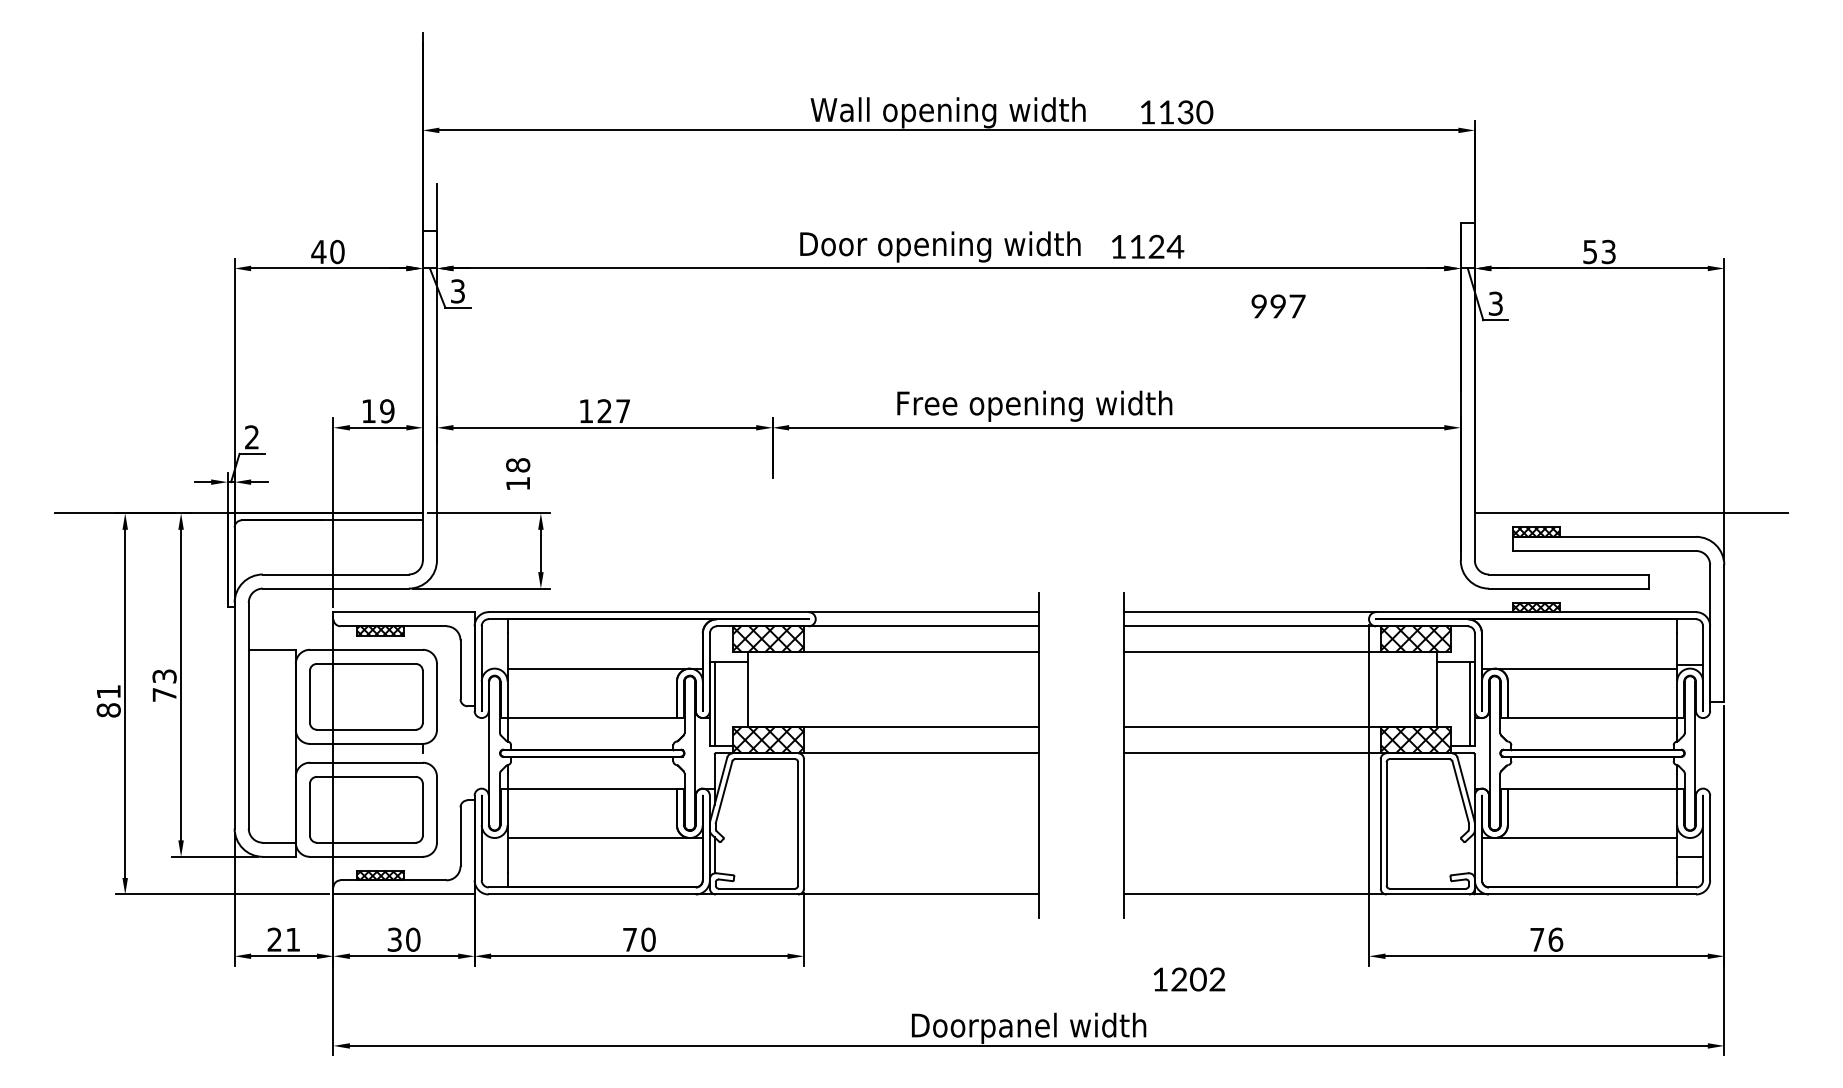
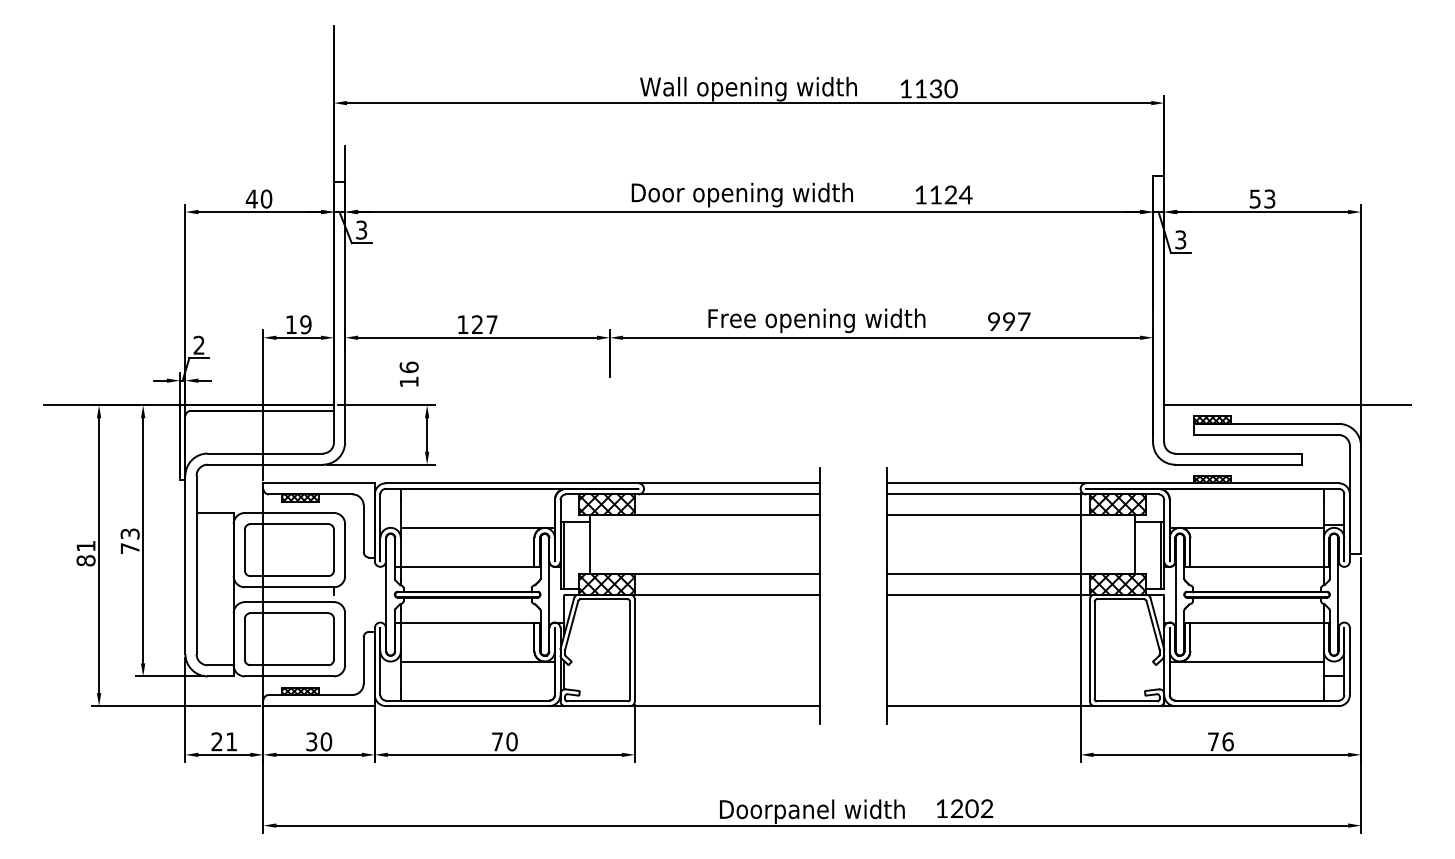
text: (1148, 246) -> (944, 194), moved
text: (1278, 306) -> (1009, 321), moved
text: (518, 465) -> (409, 367), 18 -> 16
text: (1189, 979) -> (965, 808), moved

